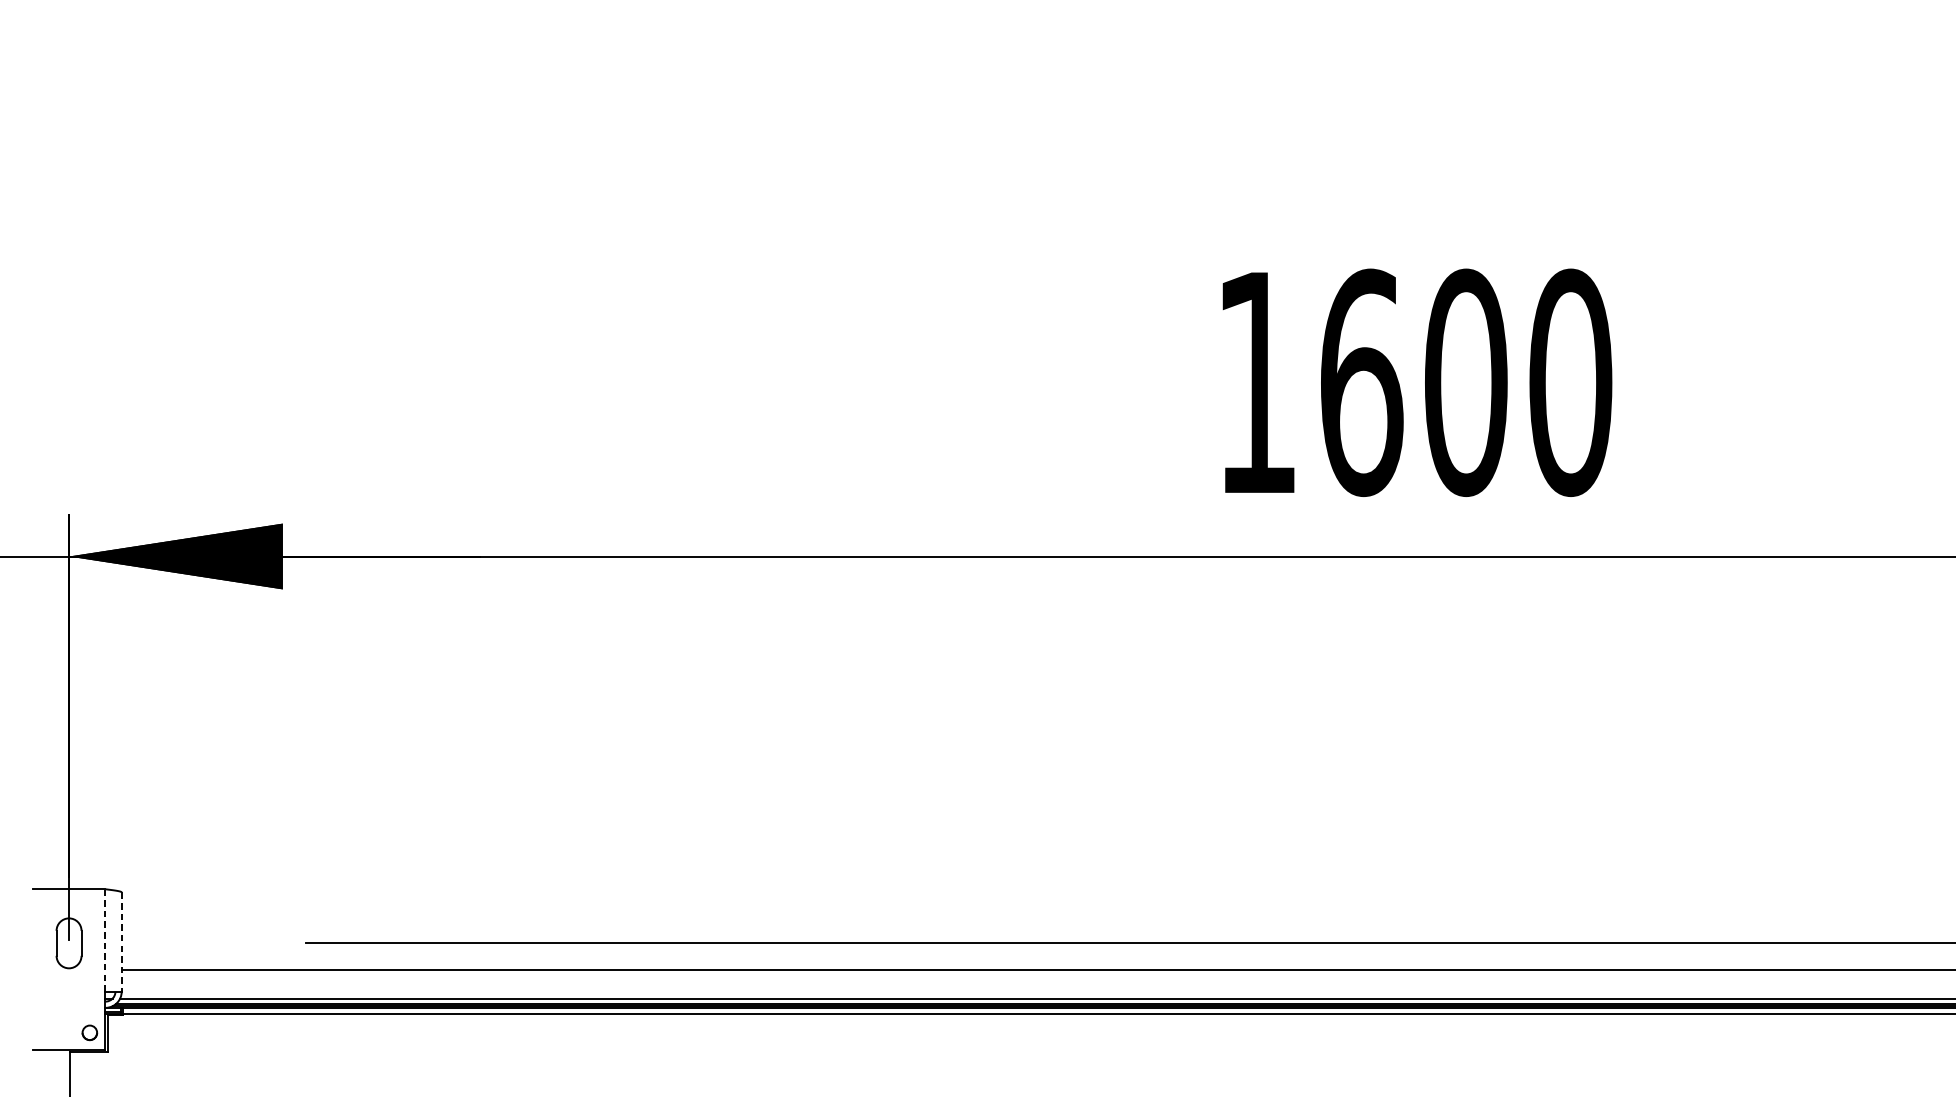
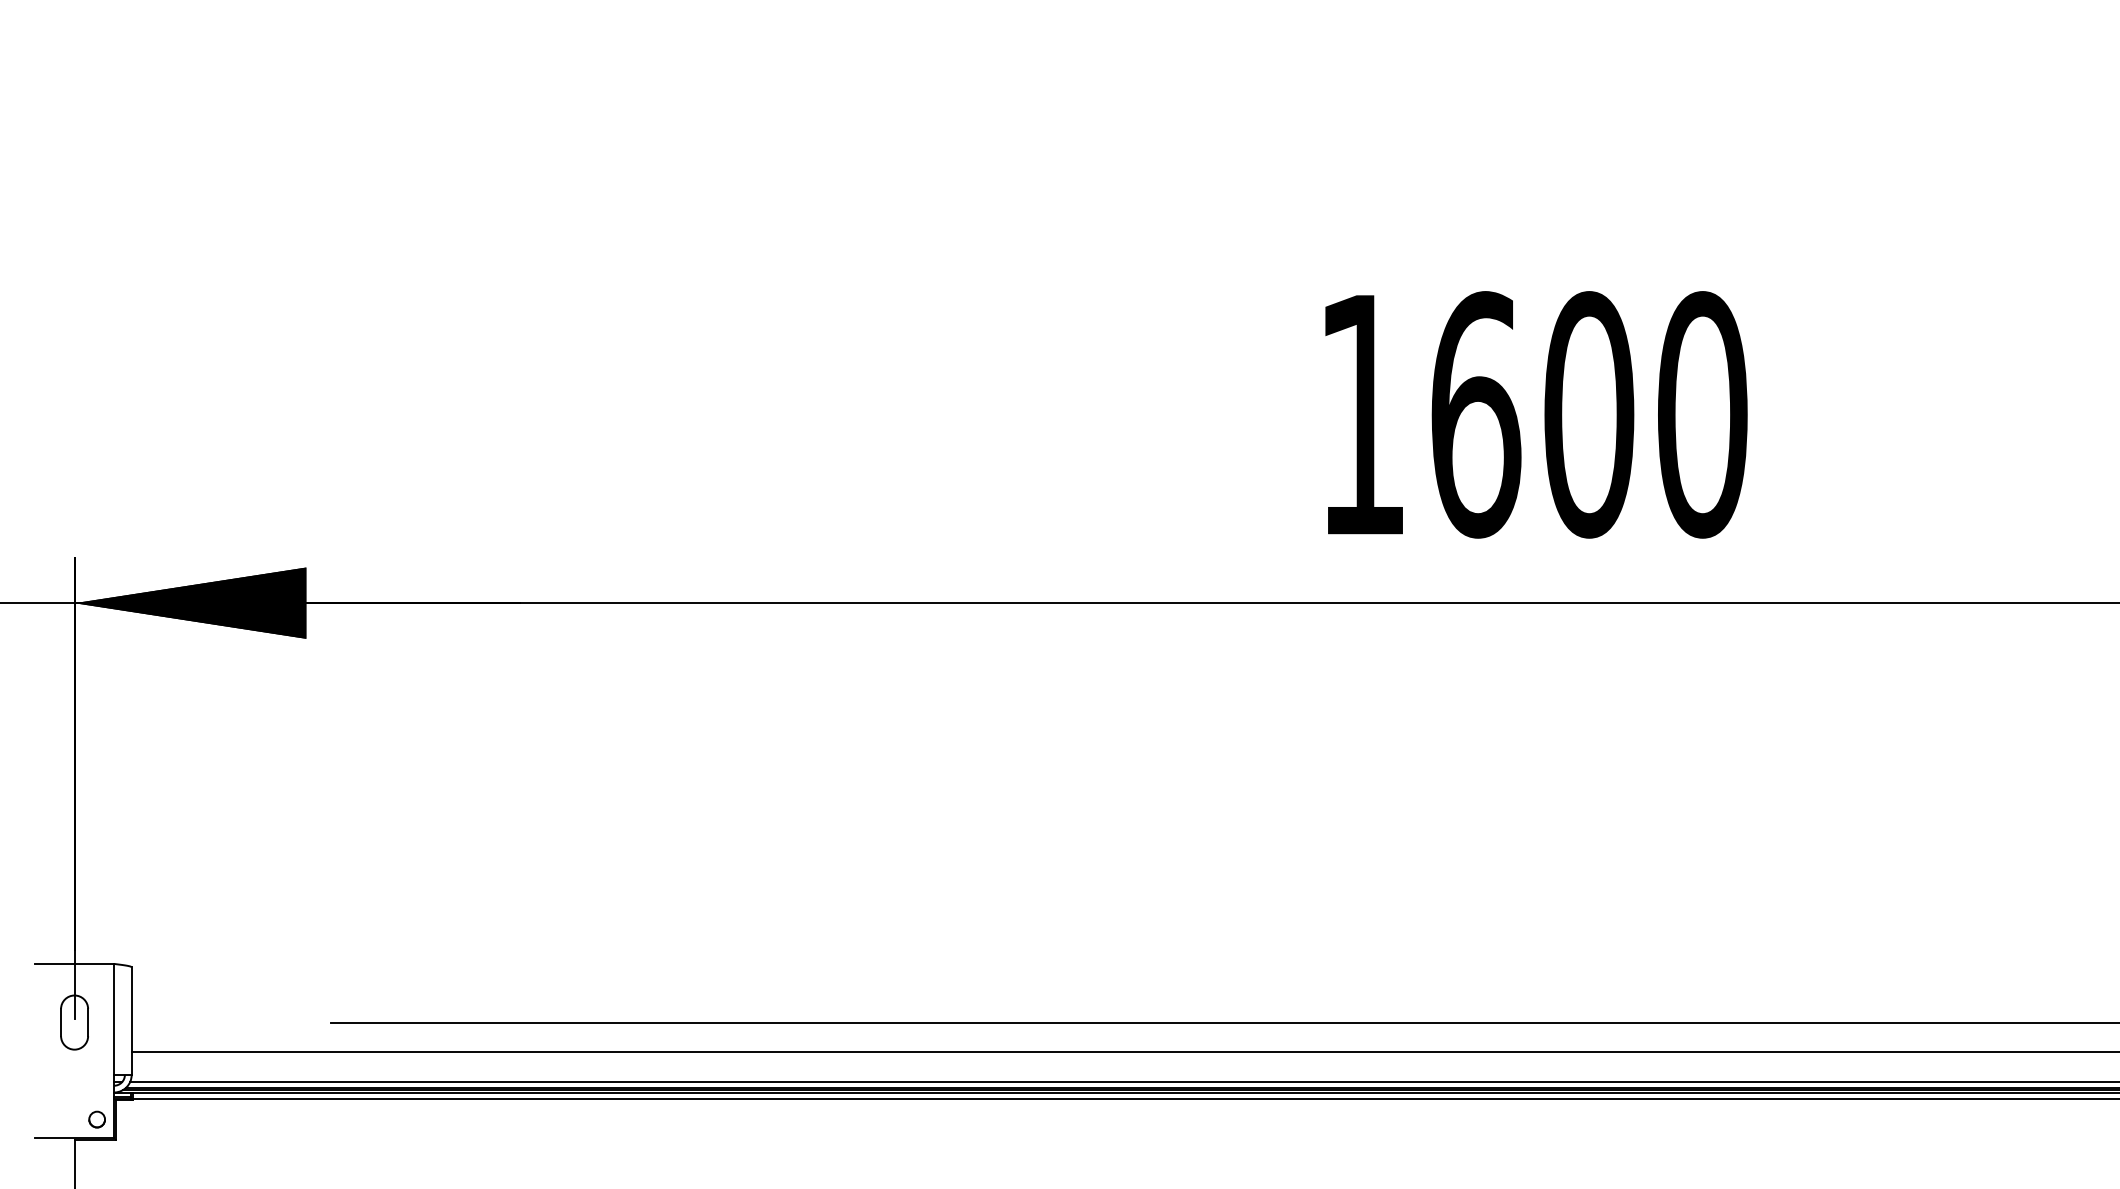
line: (105, 940) -> (114, 1019), dashed -> solid
line: (121, 942) -> (131, 1021), dashed -> solid

